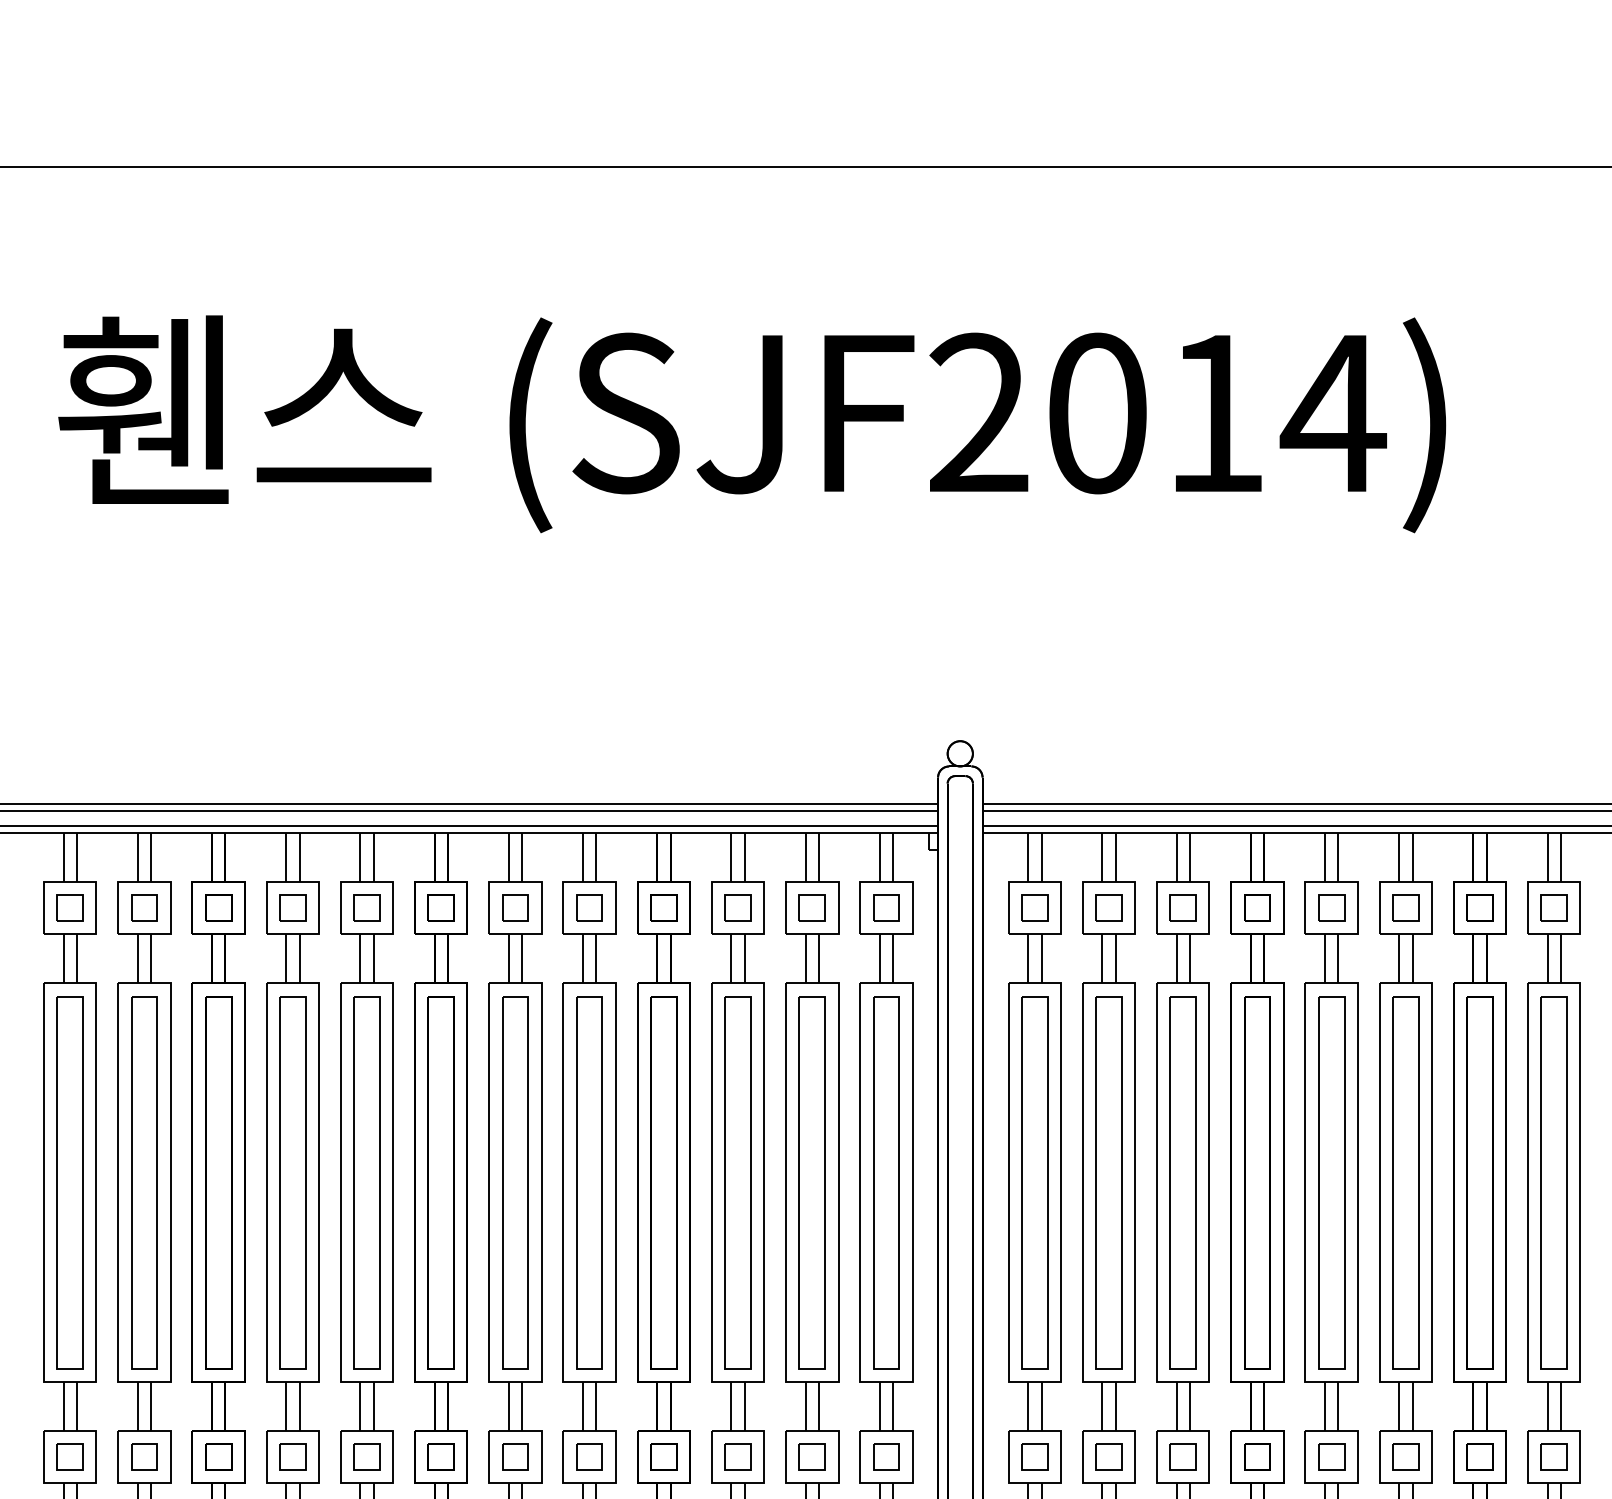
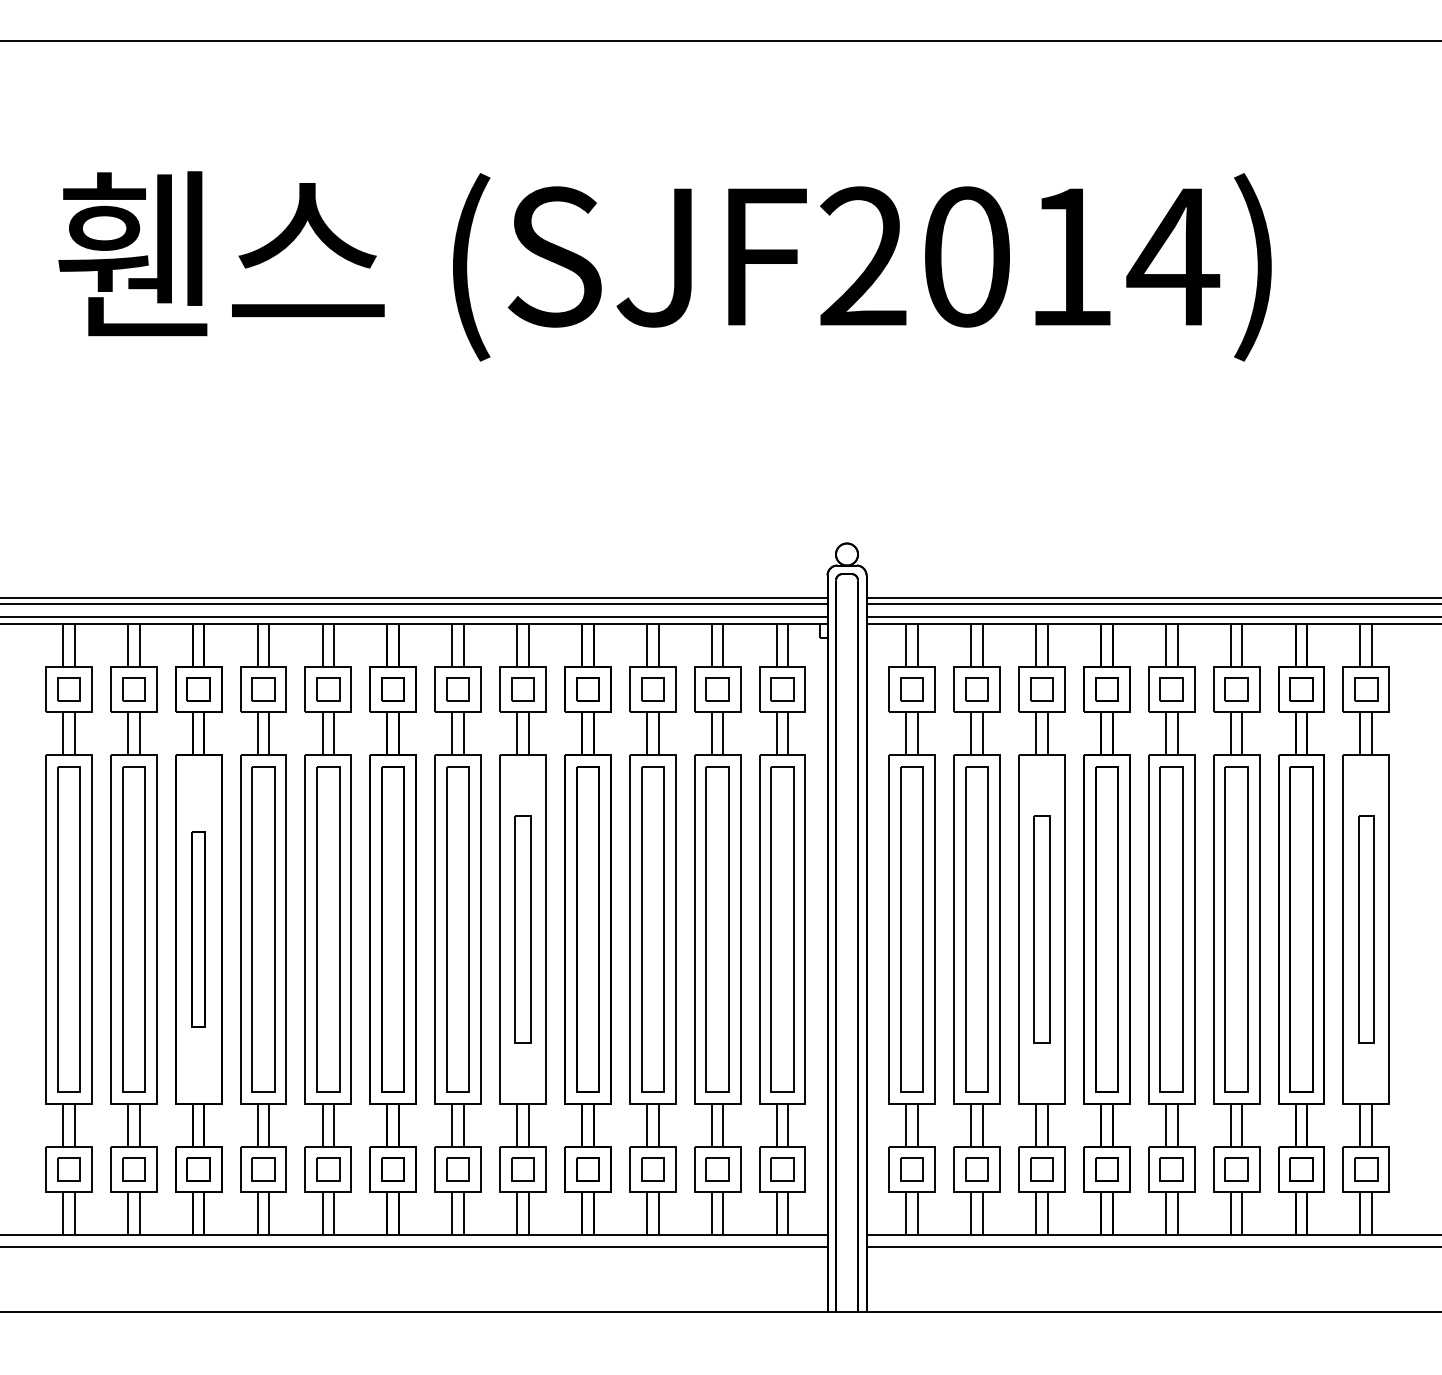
part: (218, 1182) -> (198, 929), size x0.6
part: (589, 1182) -> (522, 929), size x0.7
part: (1182, 1182) -> (1041, 929), size x0.7
part: (1554, 1182) -> (1366, 929), size x0.7

